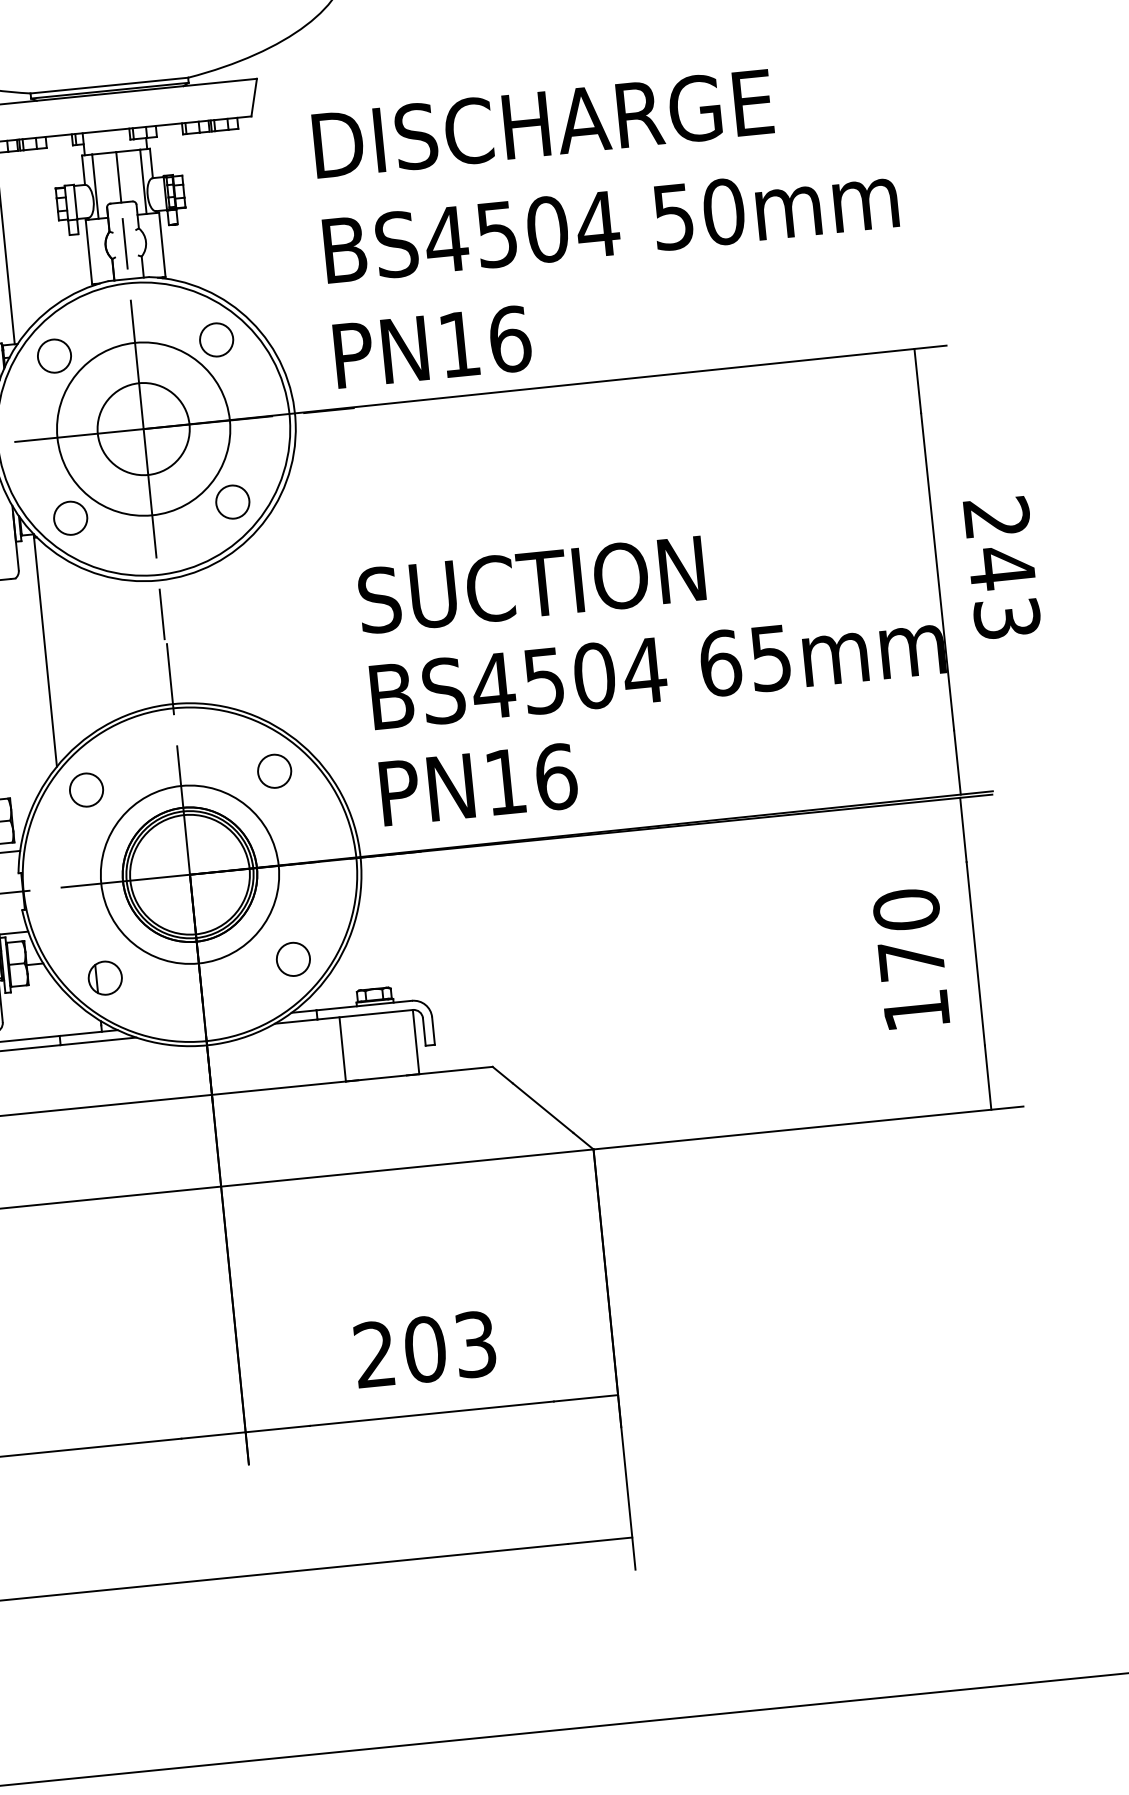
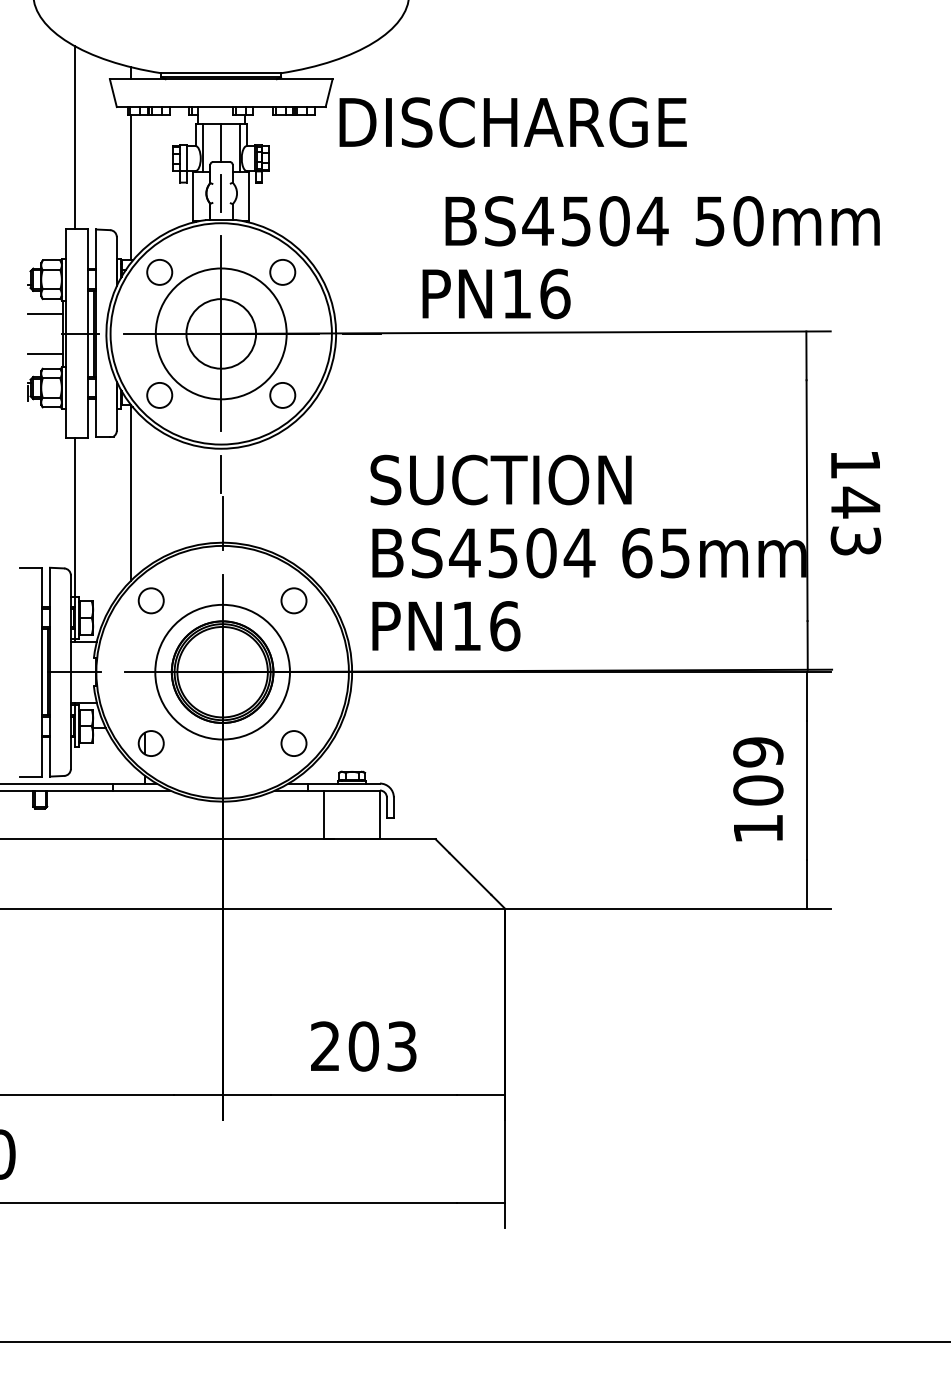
text: (542, 123) -> (512, 122), moved
text: (610, 223) -> (662, 221), moved
text: (432, 346) -> (496, 293), moved
text: (996, 517) -> (855, 464), 243 -> 143
text: (909, 935) -> (758, 771), 170 -> 109

